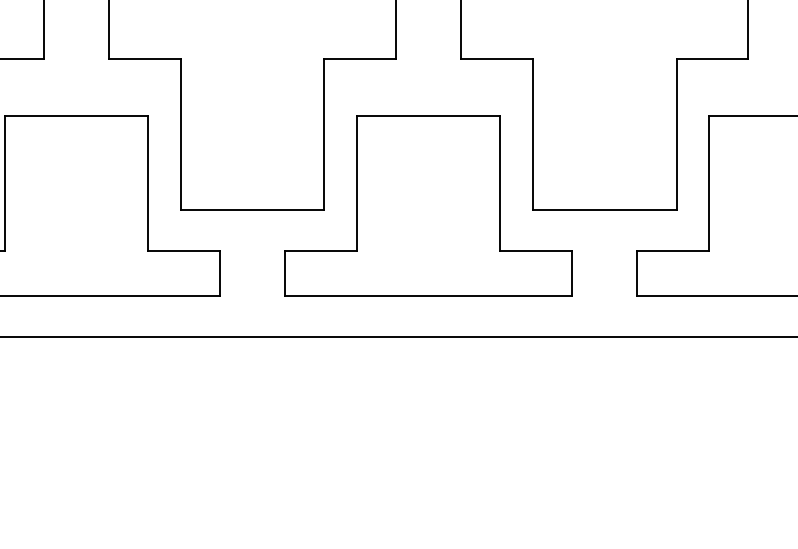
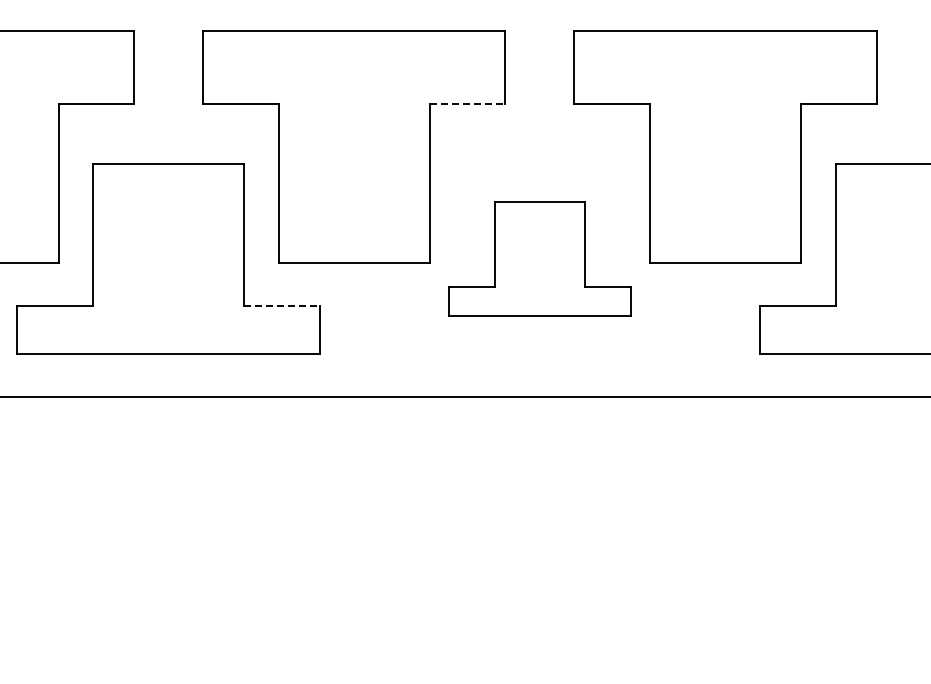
line: (360, 58) -> (467, 103), solid -> dashed
part: (428, 205) -> (539, 258), size x0.6
line: (184, 251) -> (282, 306), solid -> dashed

